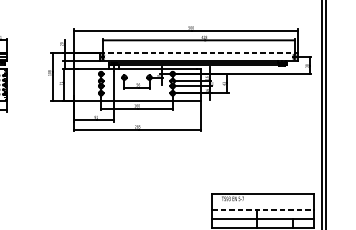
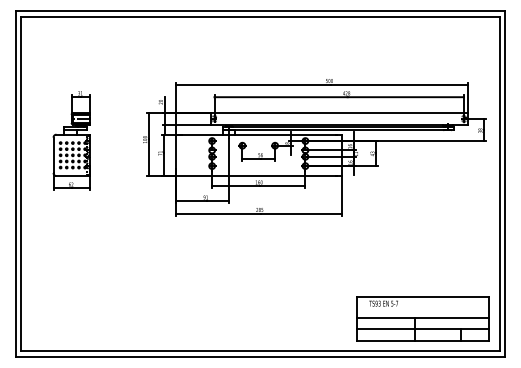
line: (198, 52) -> (339, 113), dashed -> solid
line: (263, 209) -> (423, 317), dashed -> solid

